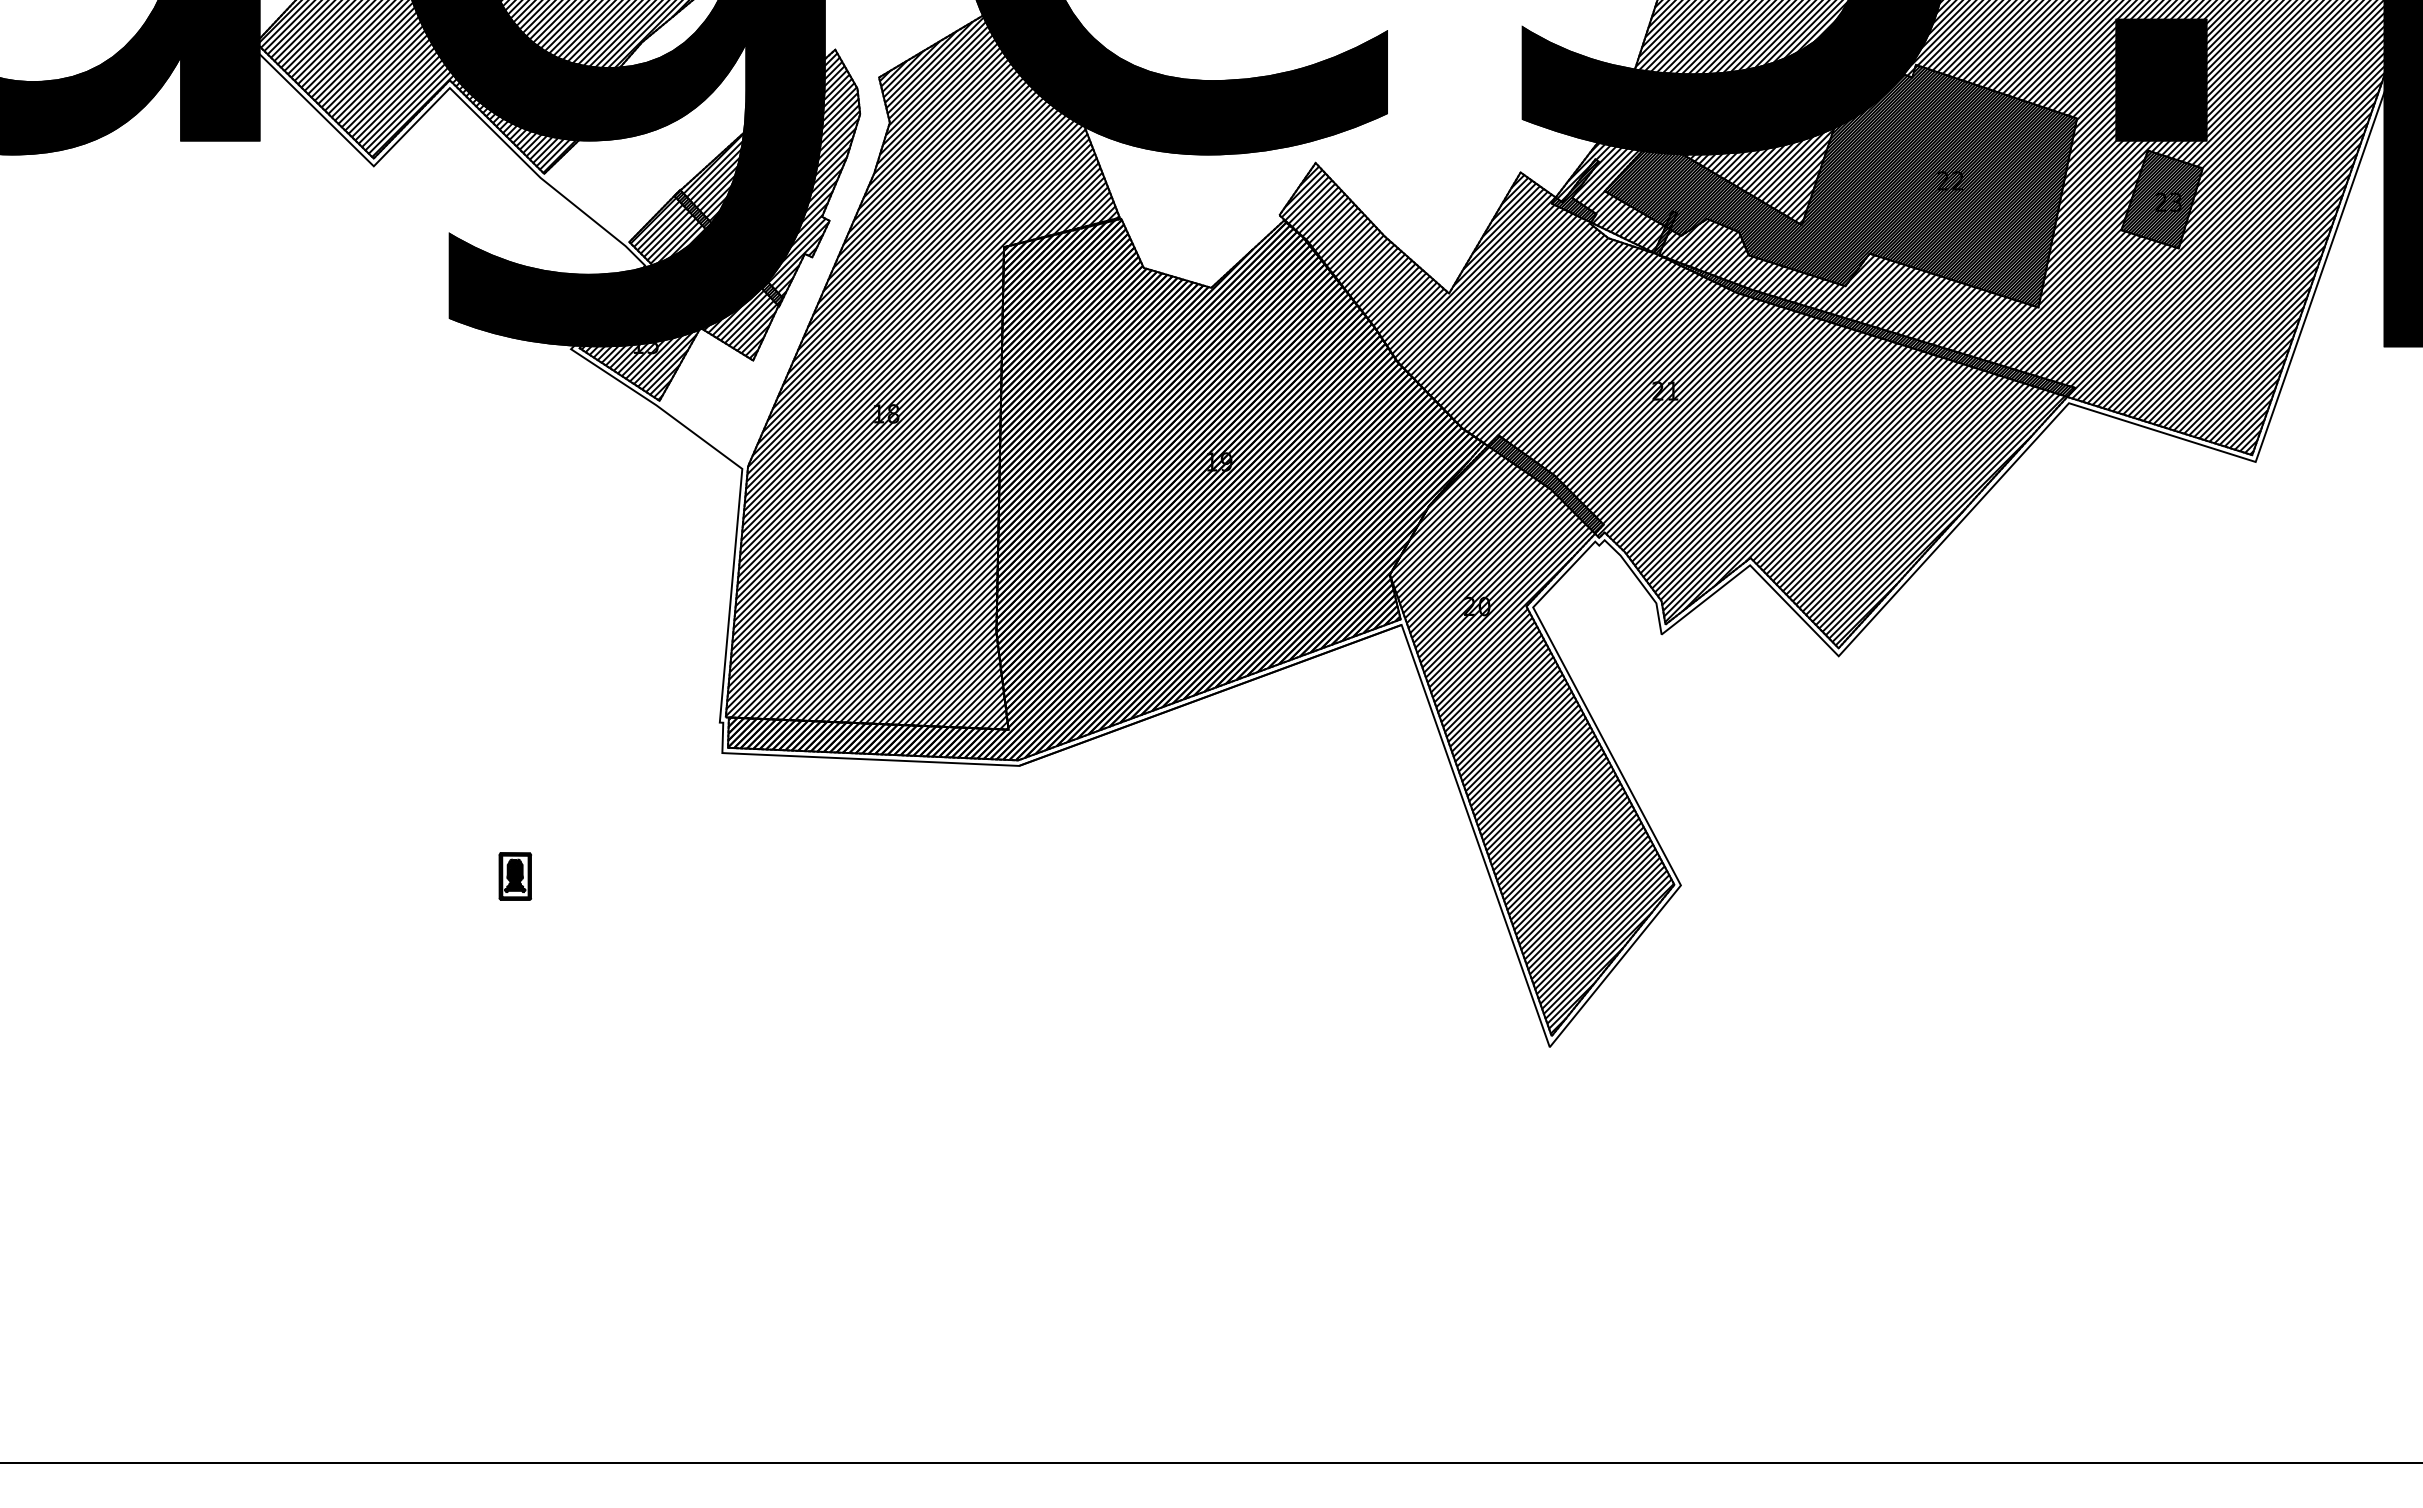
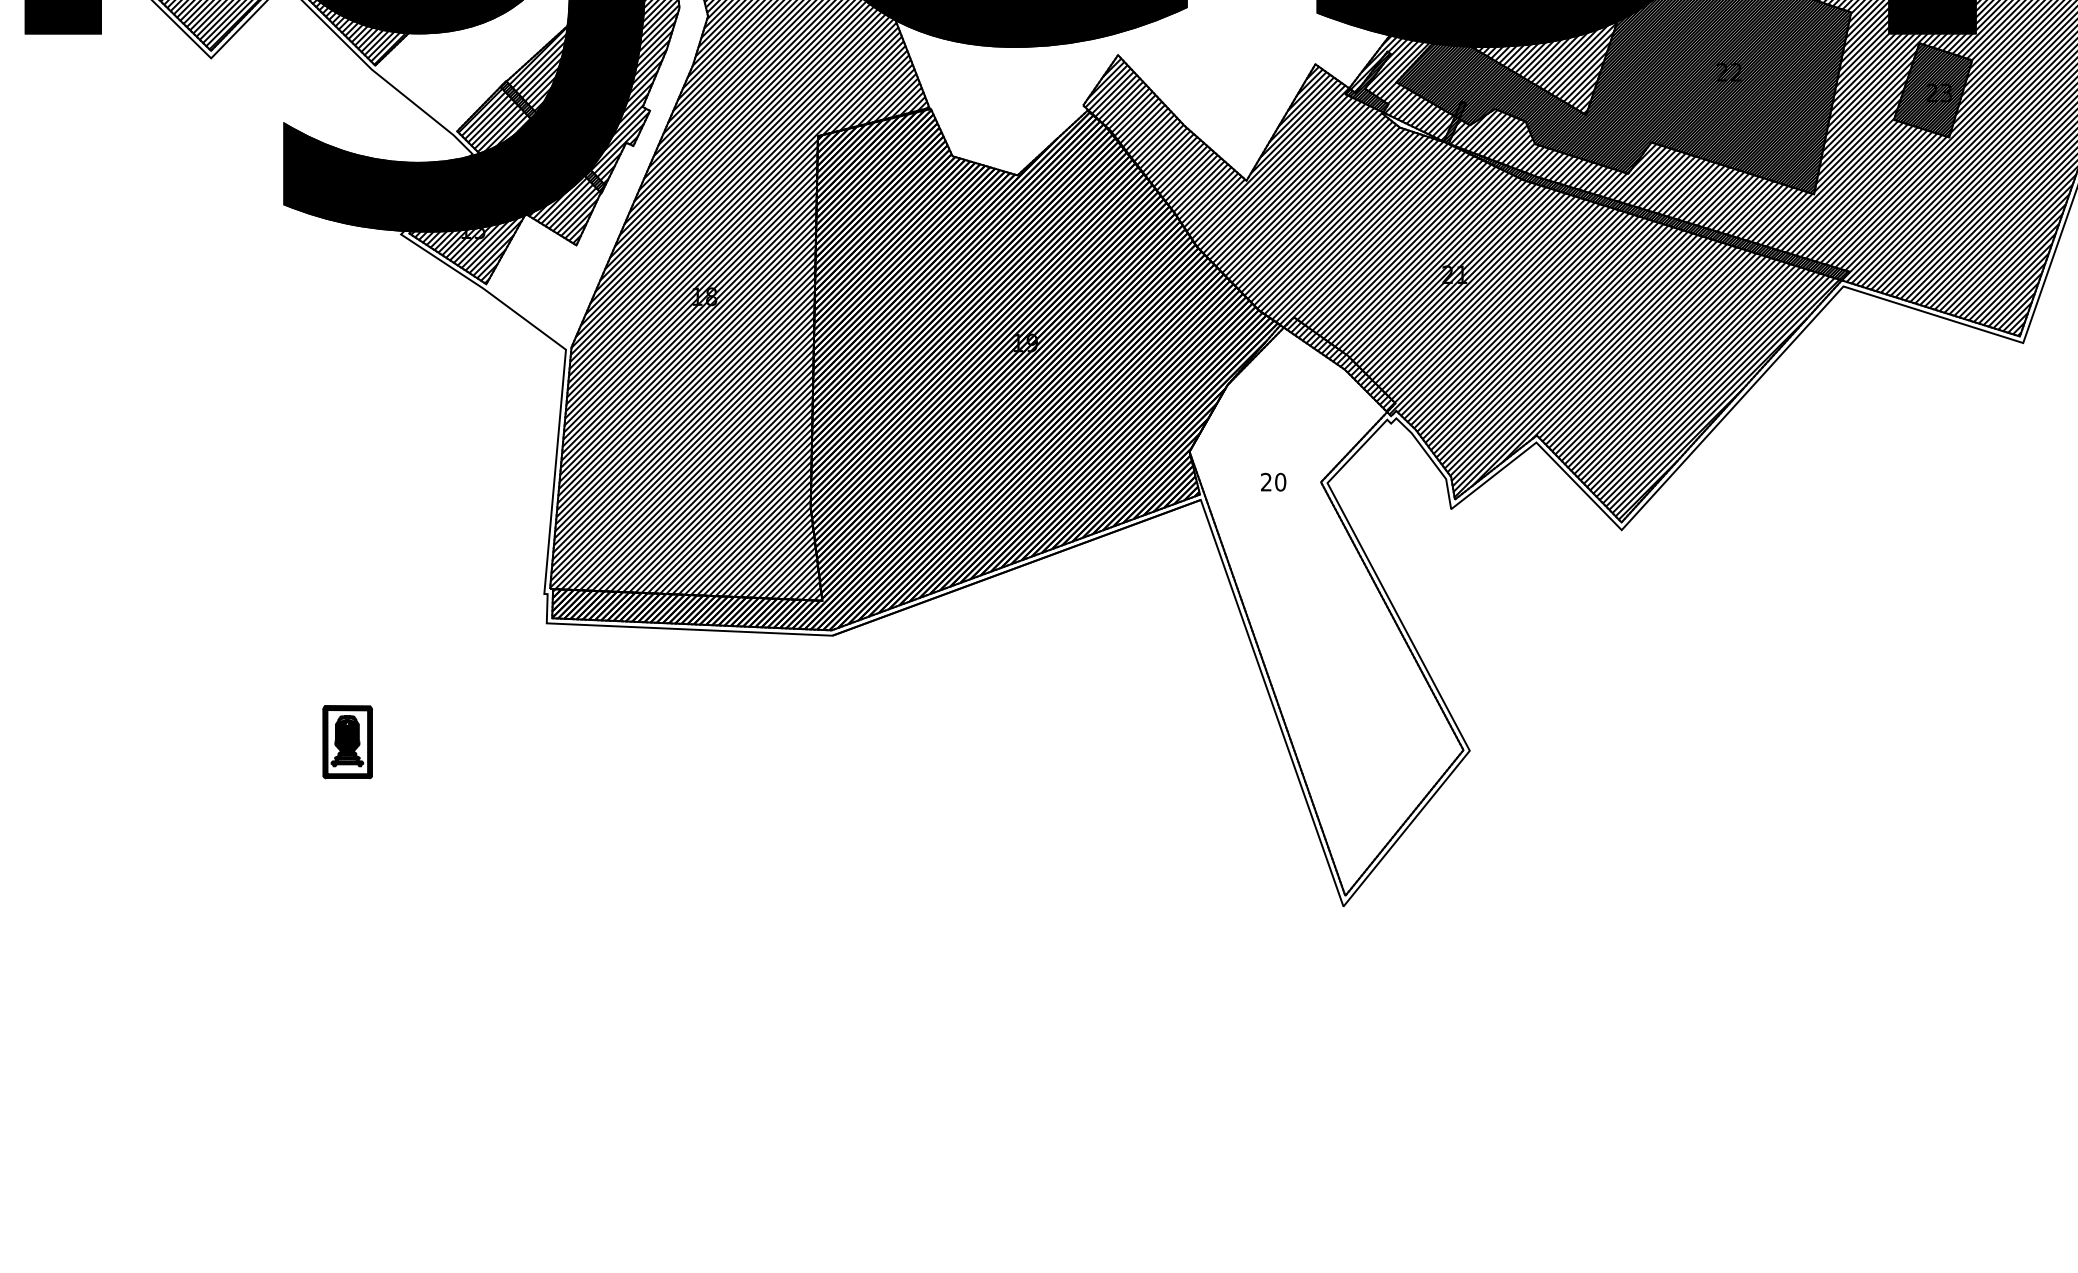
hatch: (1532, 734) -> (1326, 605), removed
part: (514, 876) -> (346, 742), size x1.6

